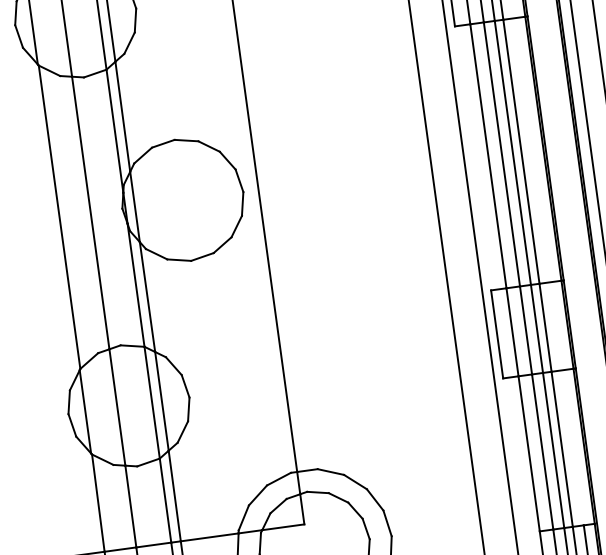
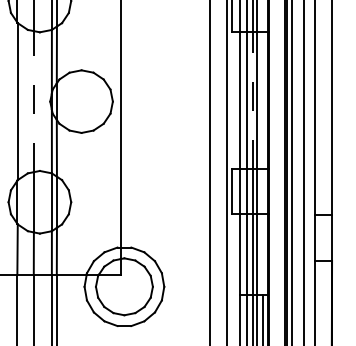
line: (512, 152) -> (252, 100), solid -> dashed
line: (89, 212) -> (33, 101), solid -> dashed

